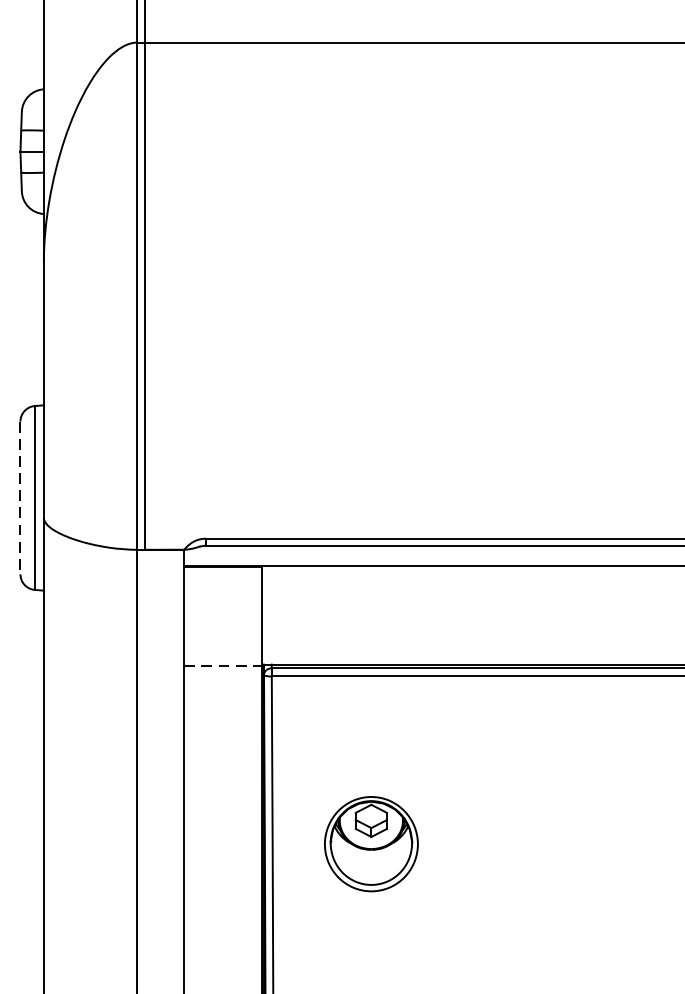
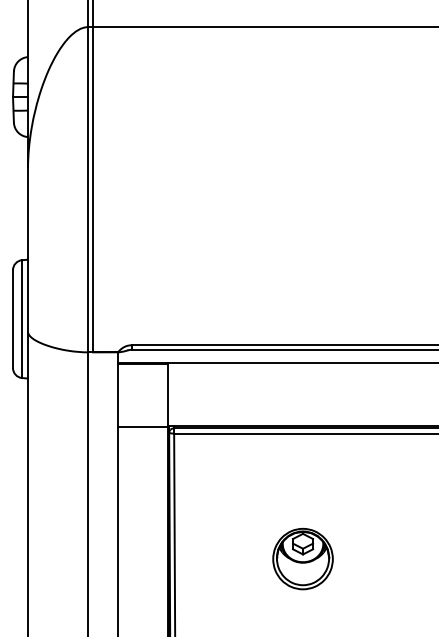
line: (21, 498) -> (13, 319), dashed -> solid
line: (223, 667) -> (143, 427), dashed -> solid
part: (370, 844) -> (302, 559), moved

